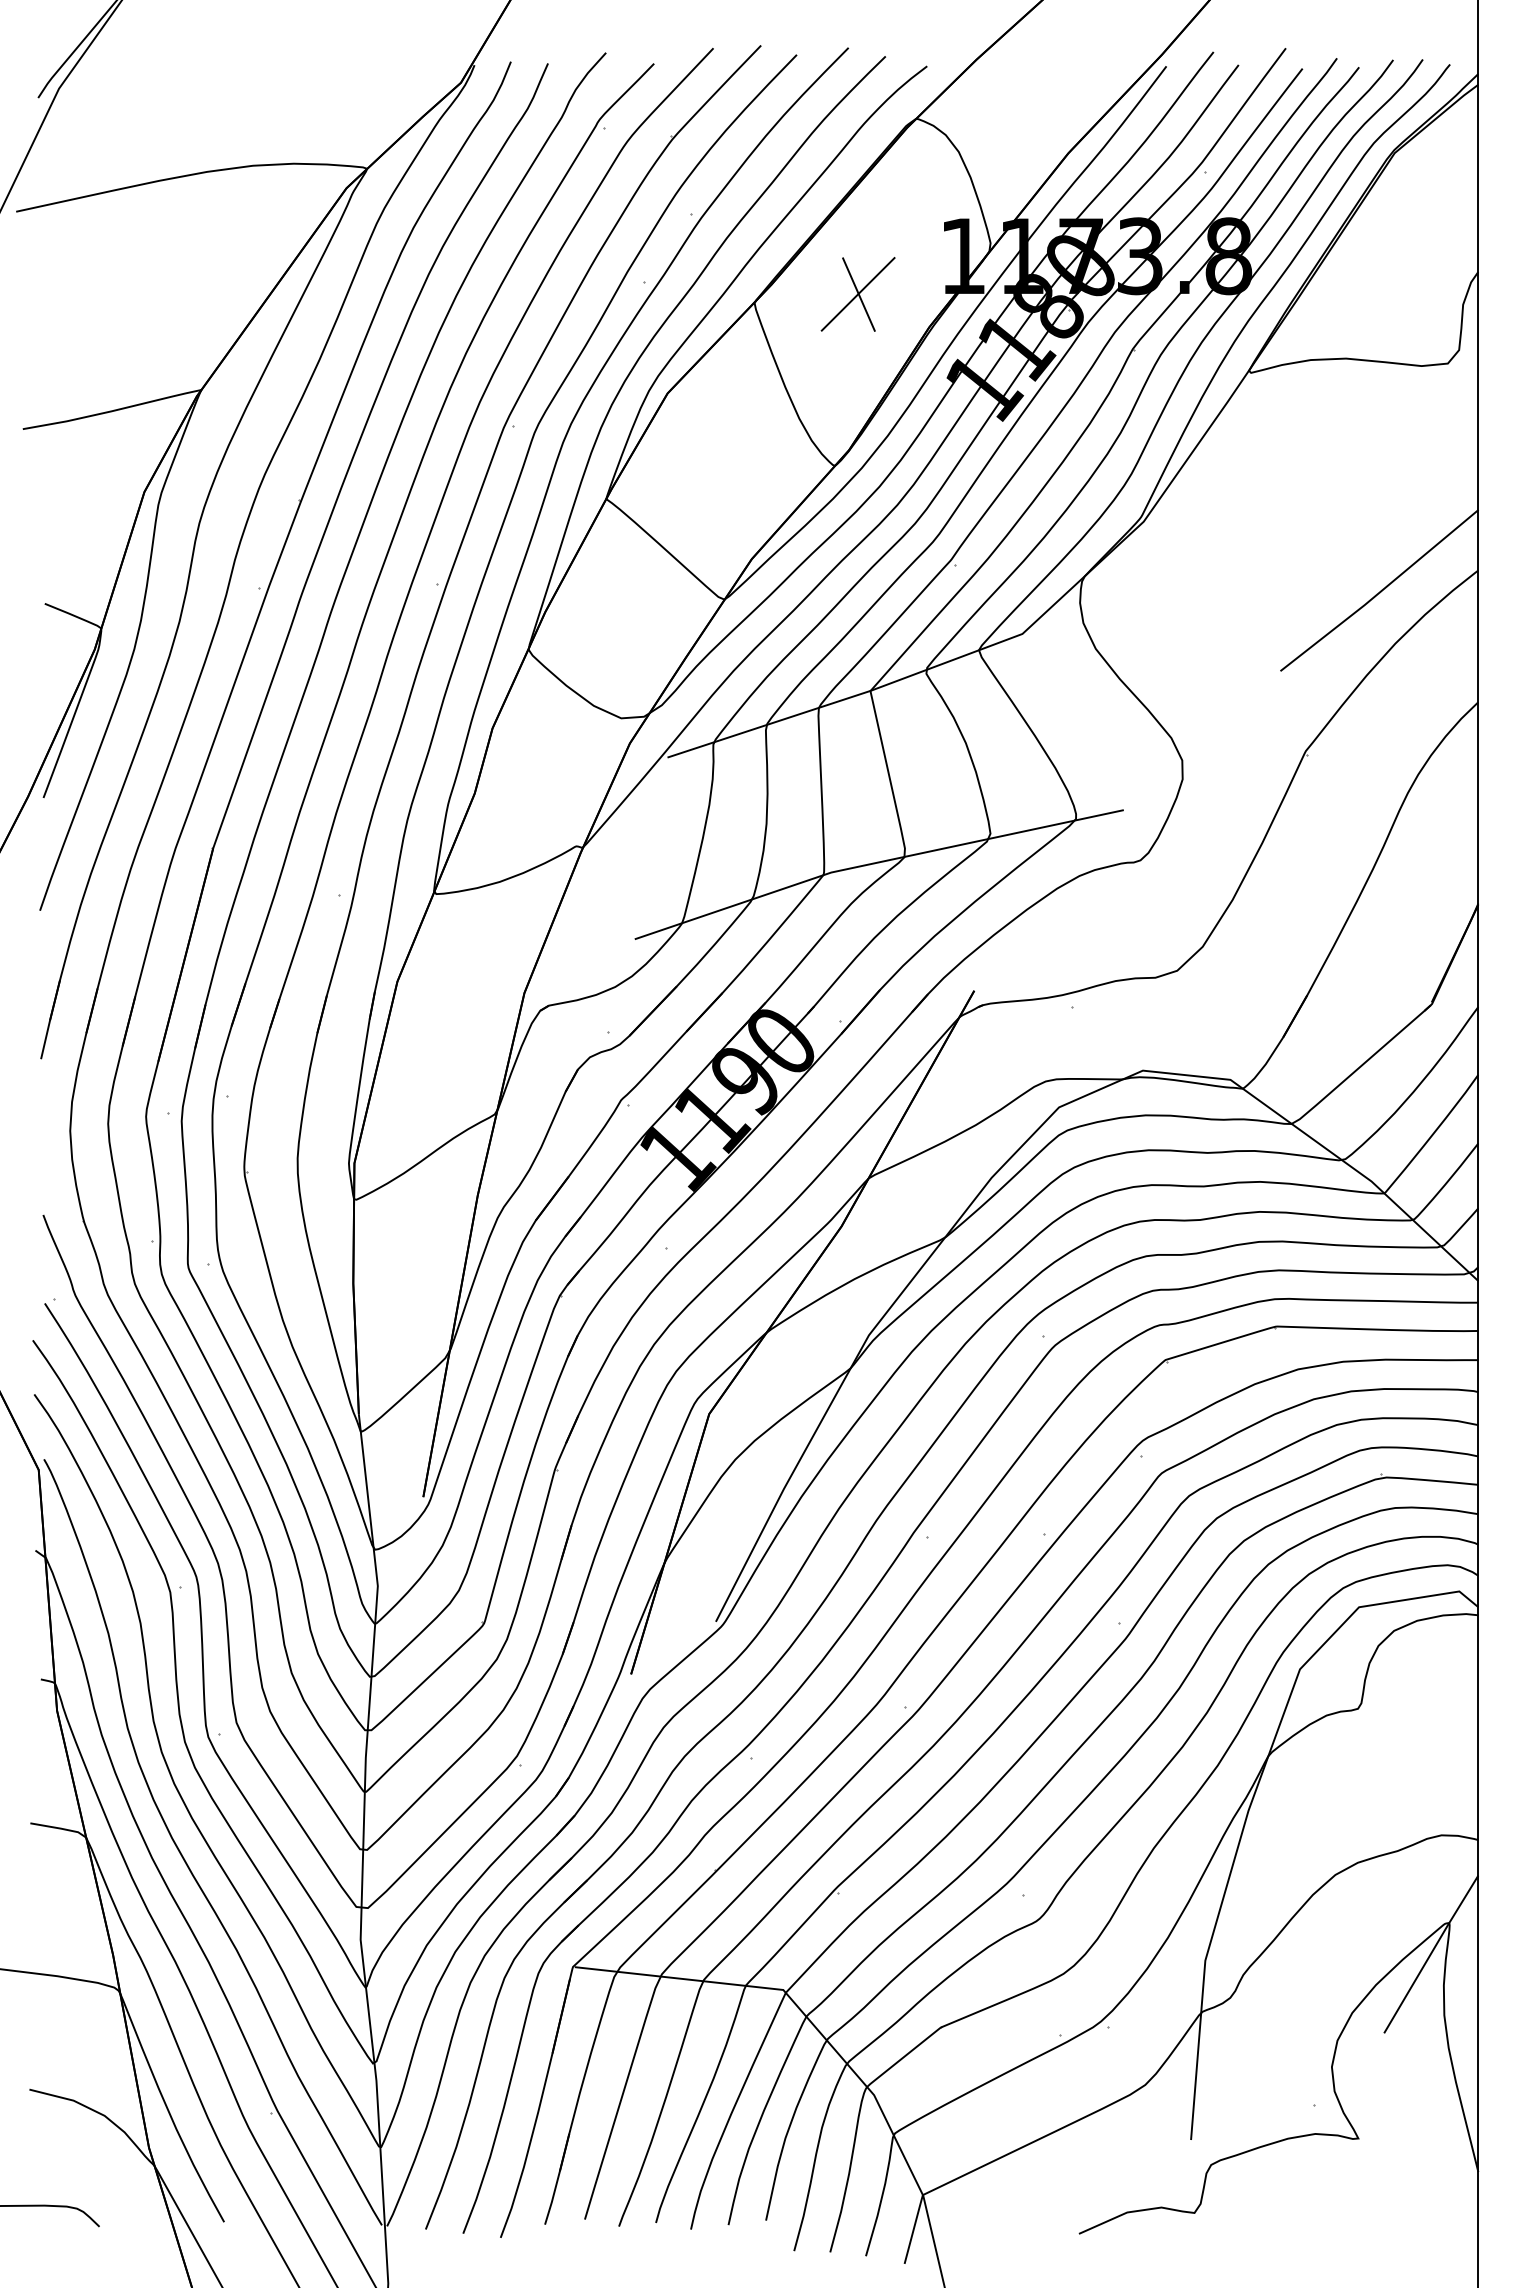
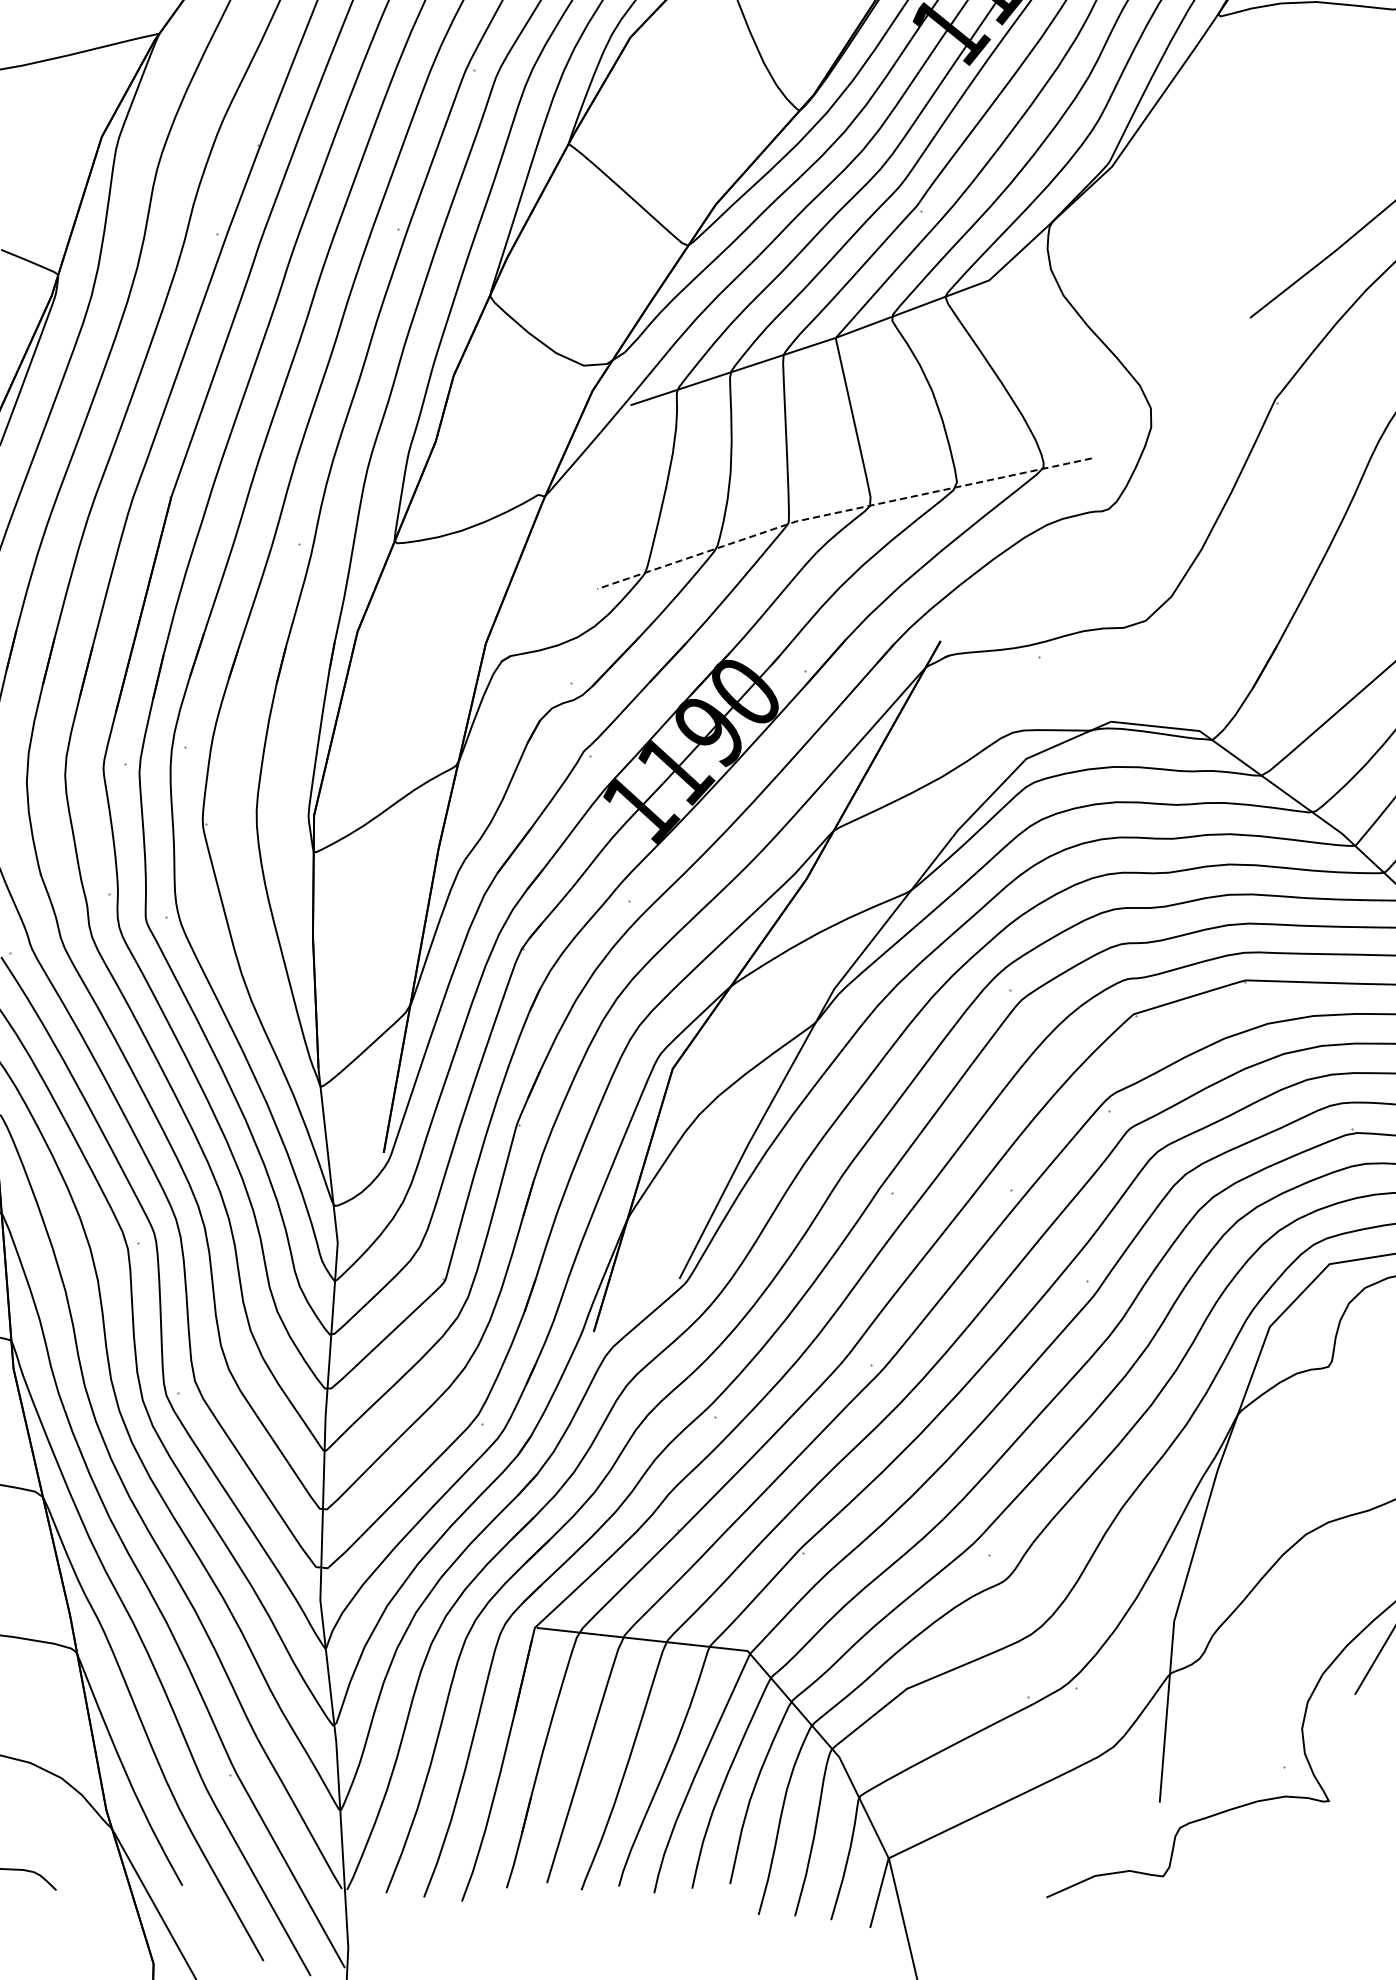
line: (875, 863) -> (840, 512), solid -> dashed

